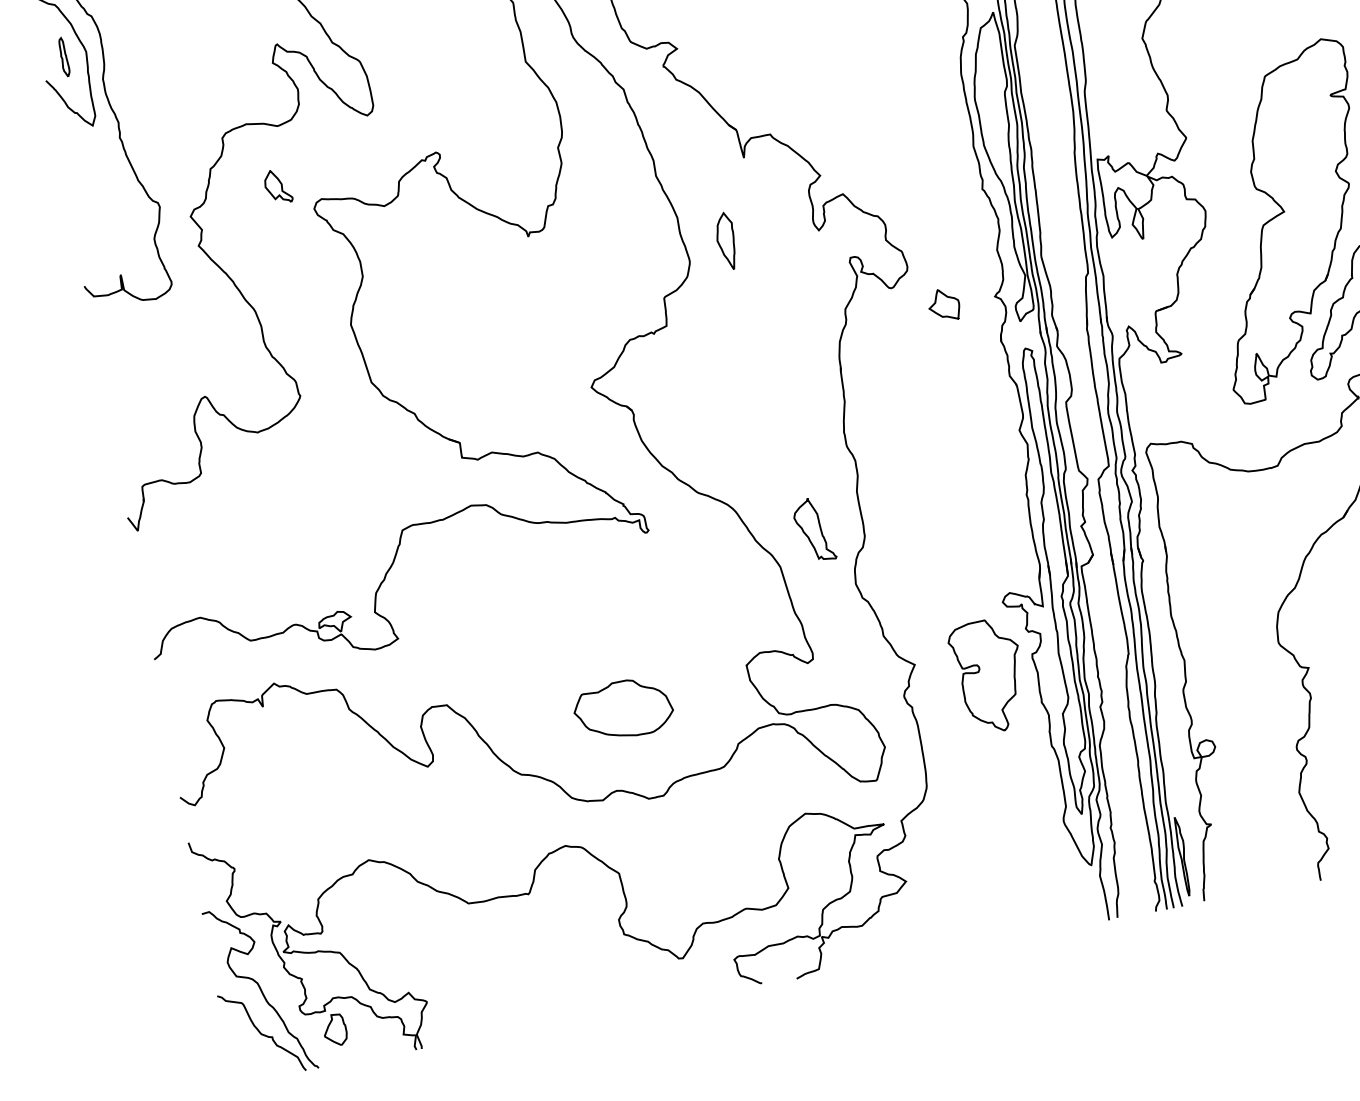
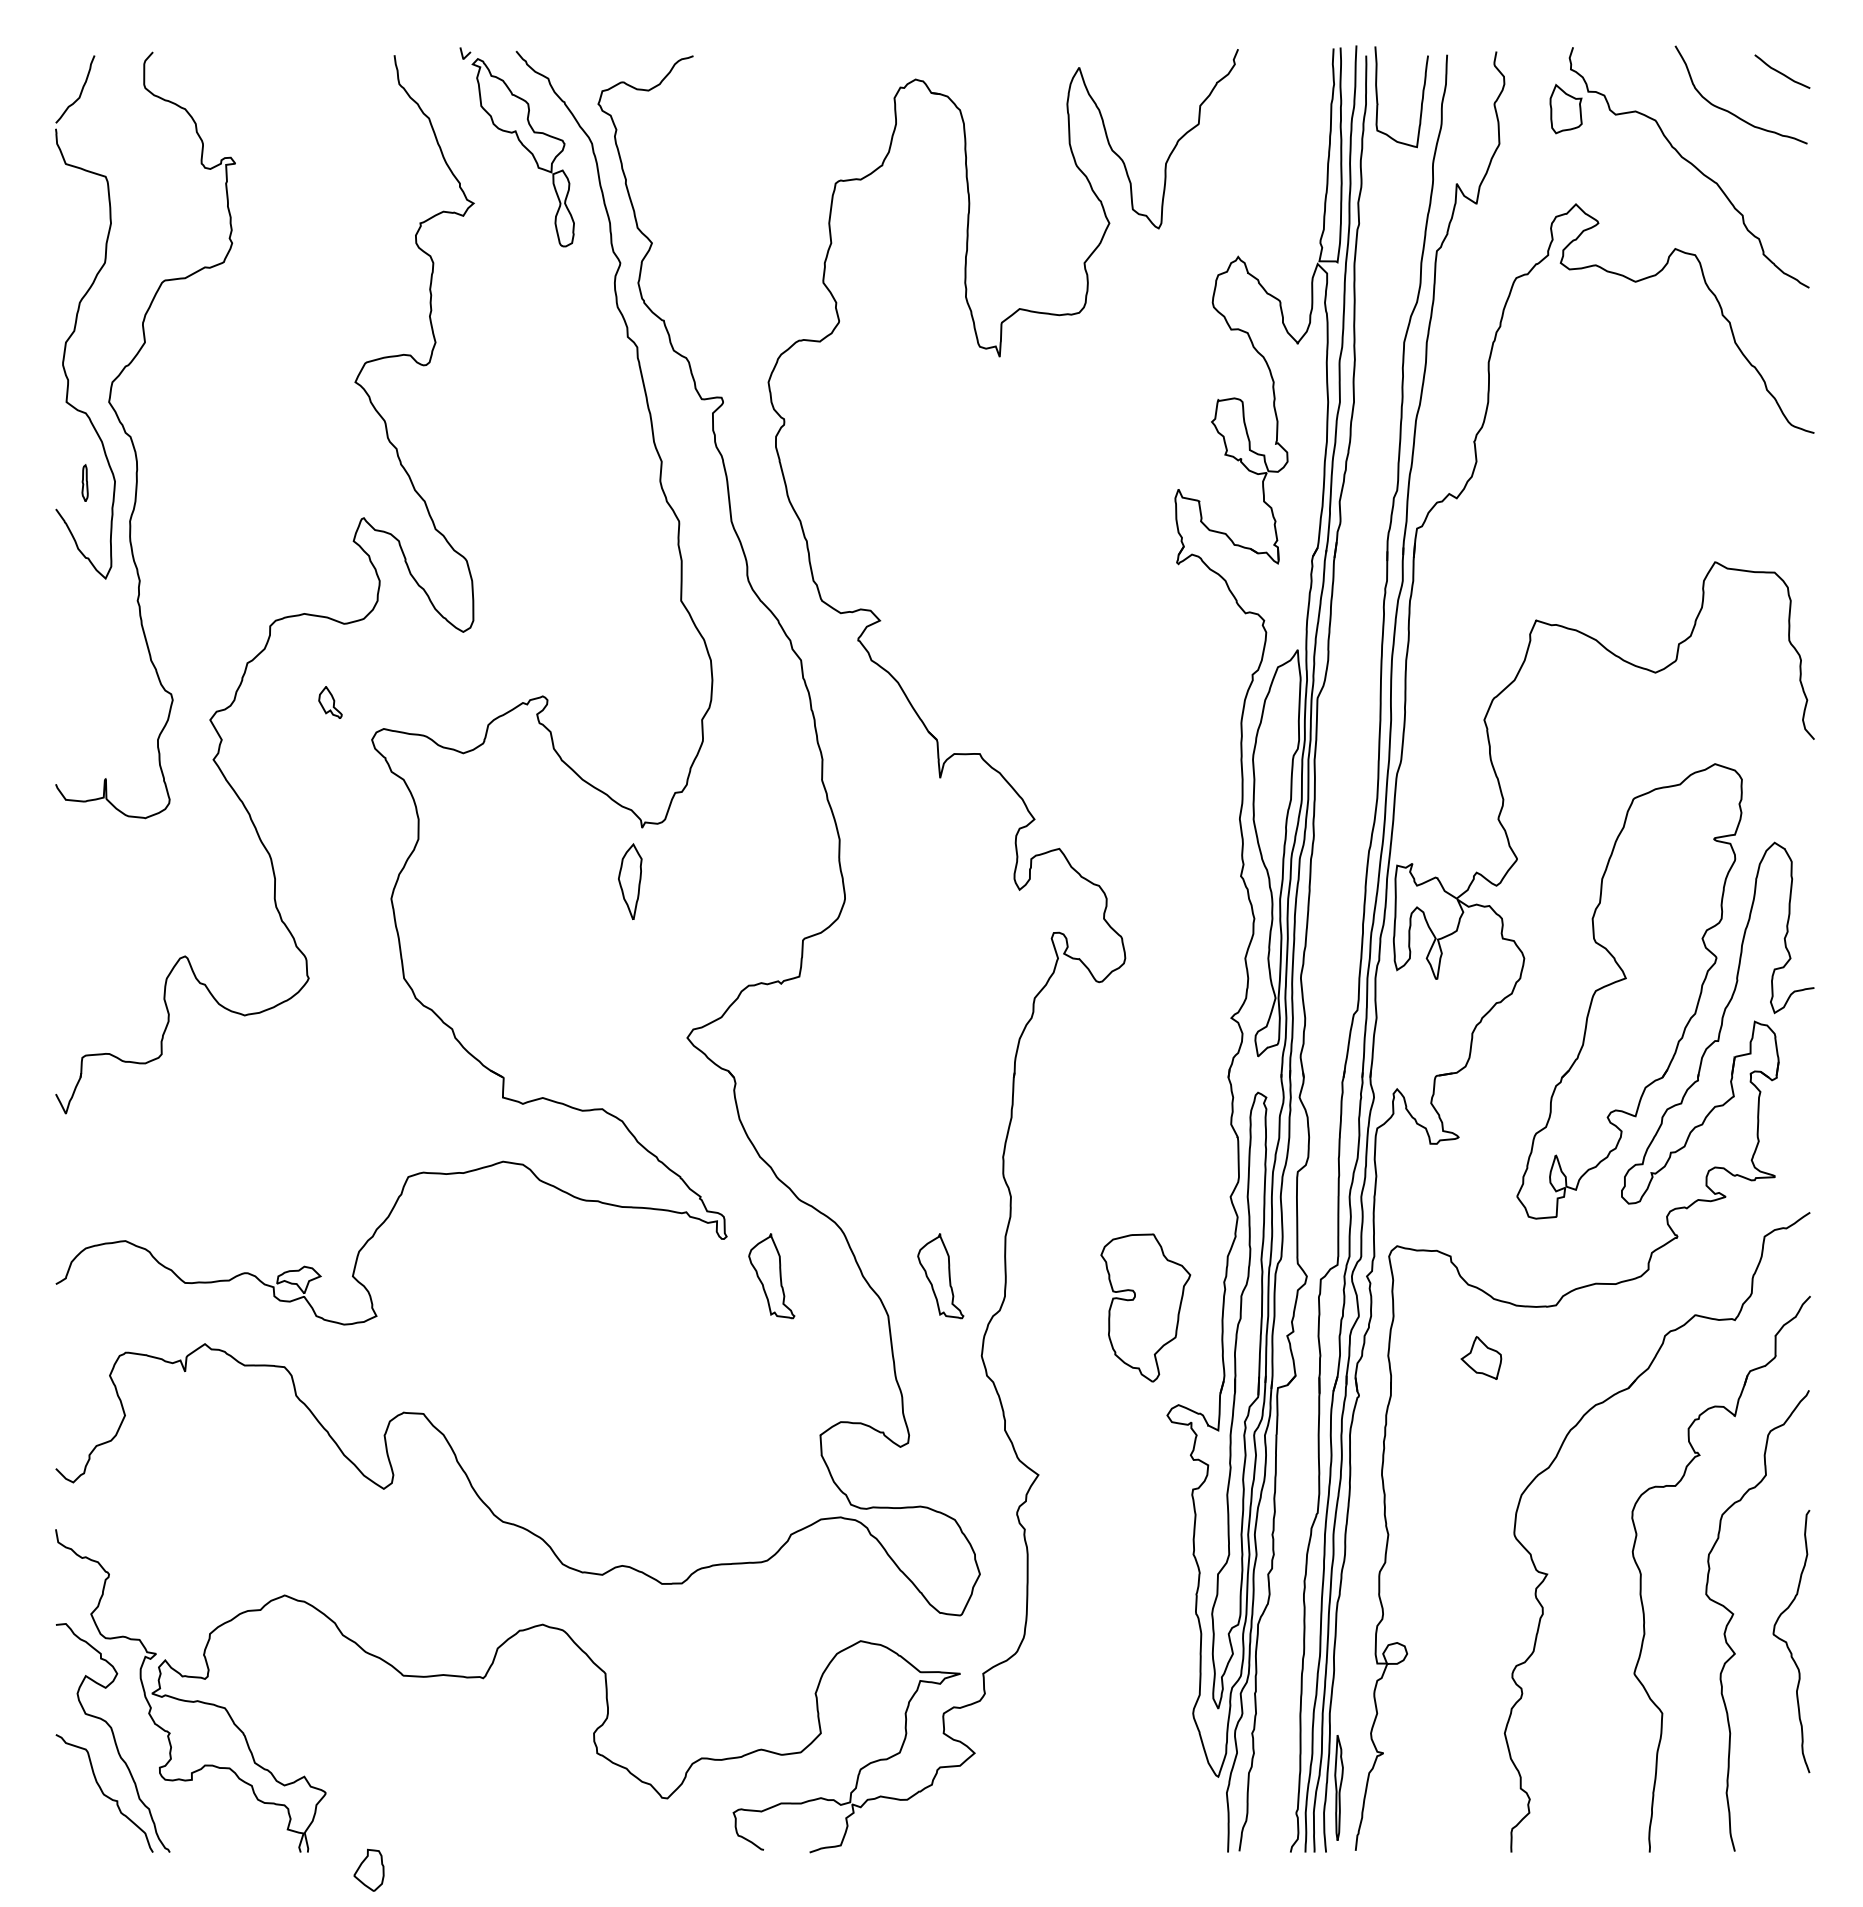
part: (63, 56) -> (84, 482), size x0.7
part: (278, 186) -> (330, 702), size x0.7
part: (726, 241) -> (630, 881), moved
part: (944, 304) -> (1481, 1357), moved
part: (687, 553) -> (771, 1276), added
part: (988, 676) -> (1145, 1307), moved
part: (623, 708) -> (650, 1461), removed
part: (334, 1029) -> (368, 1869), moved

